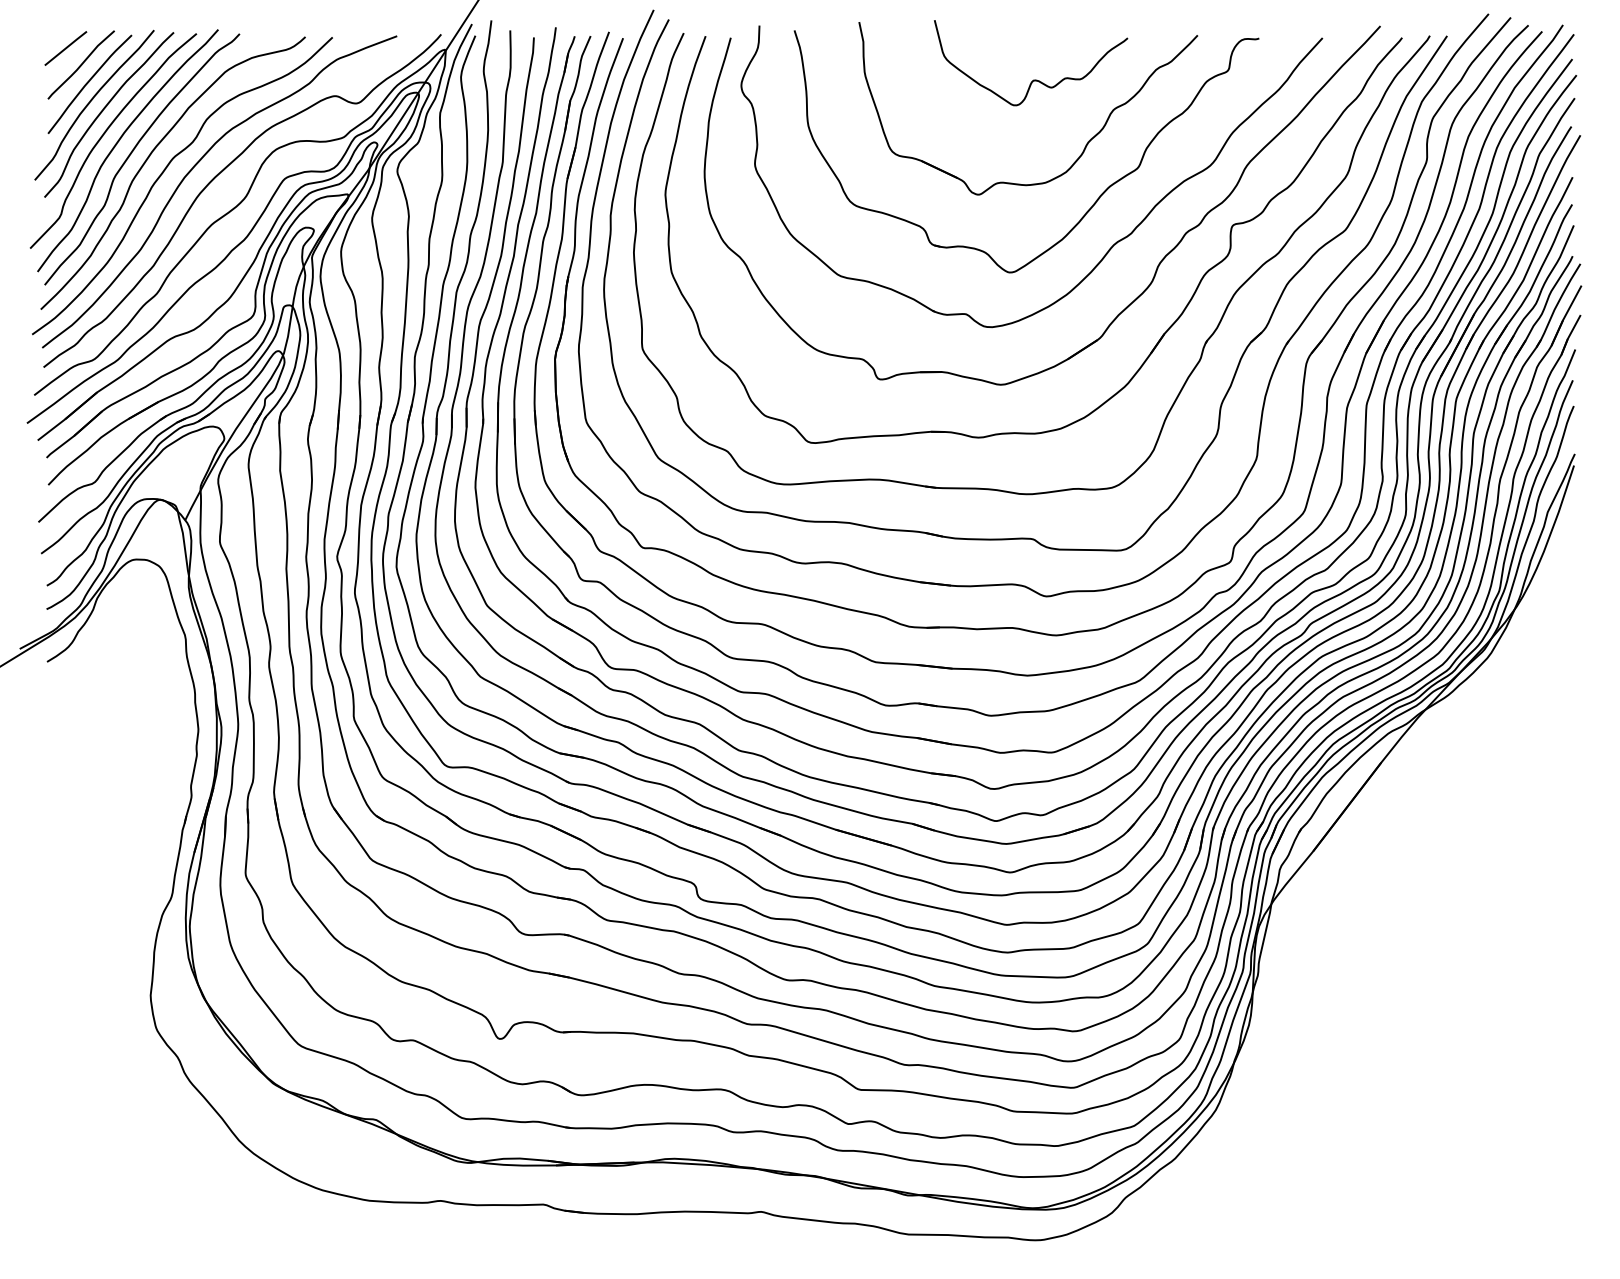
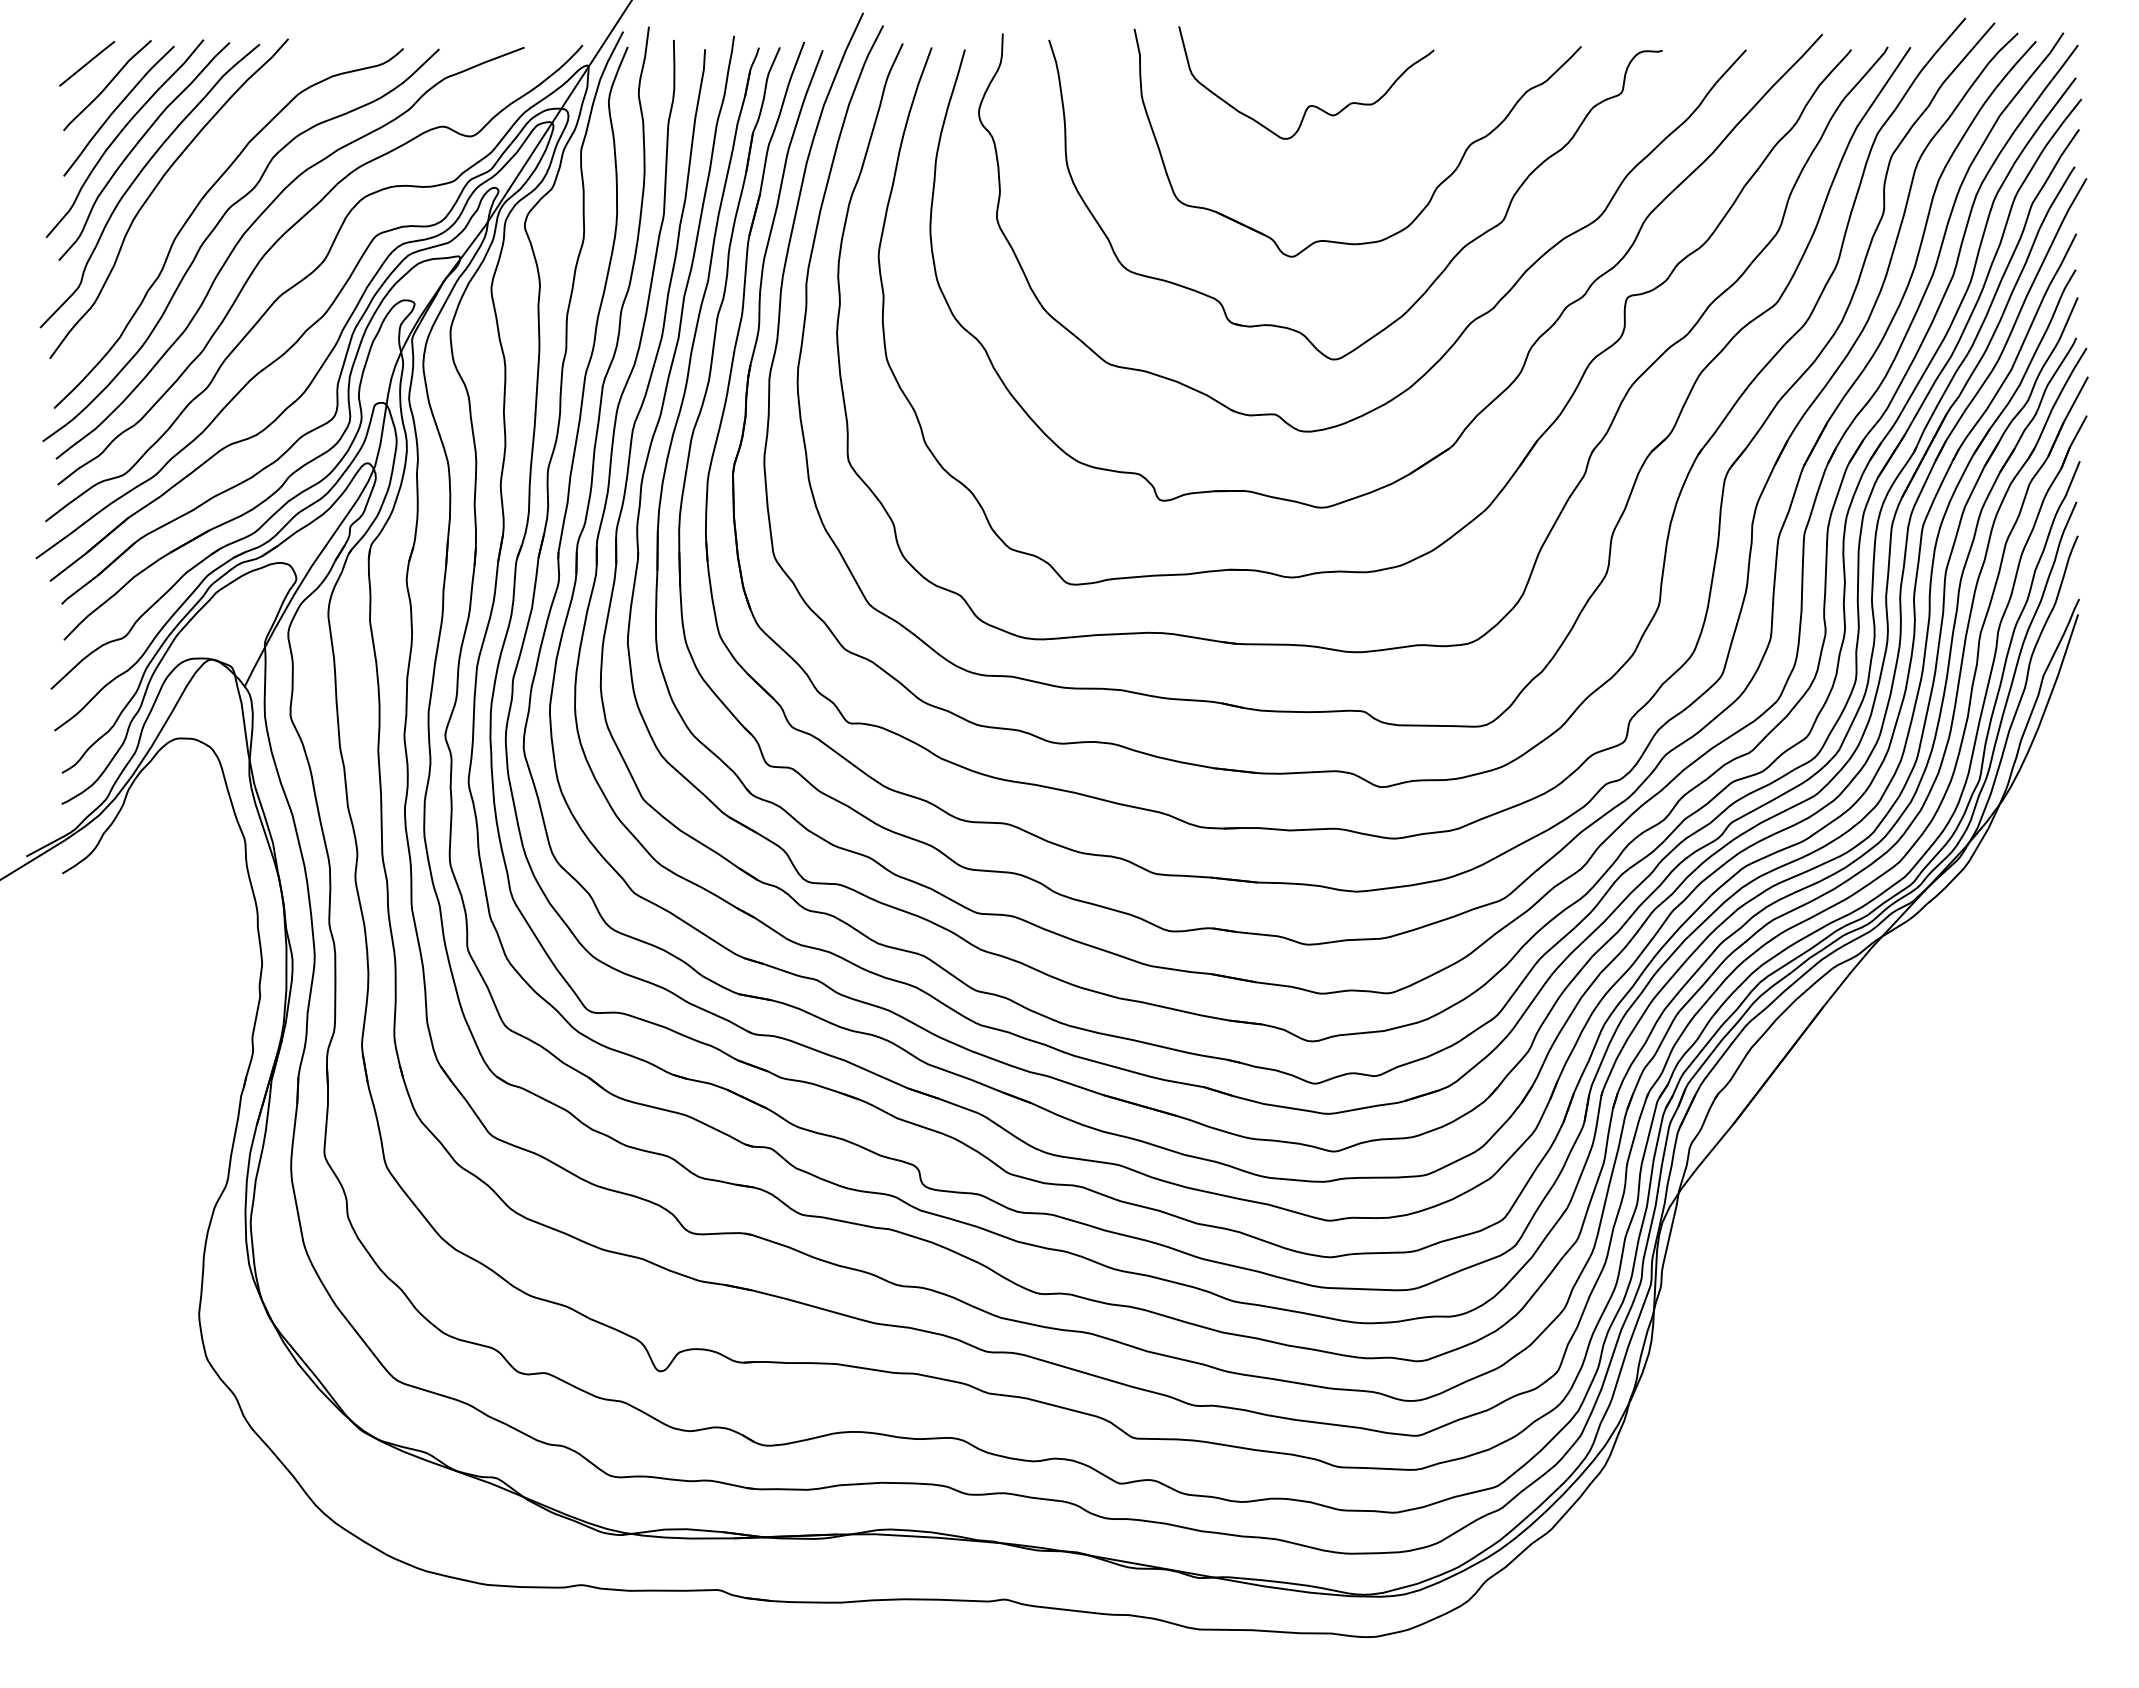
curve: (1032, 80) -> (1308, 105), moved
curve: (132, 153) -> (174, 202), removed

